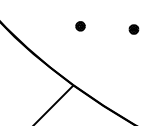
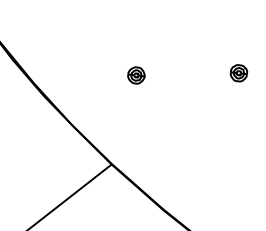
part: (80, 26) -> (136, 75), moved

